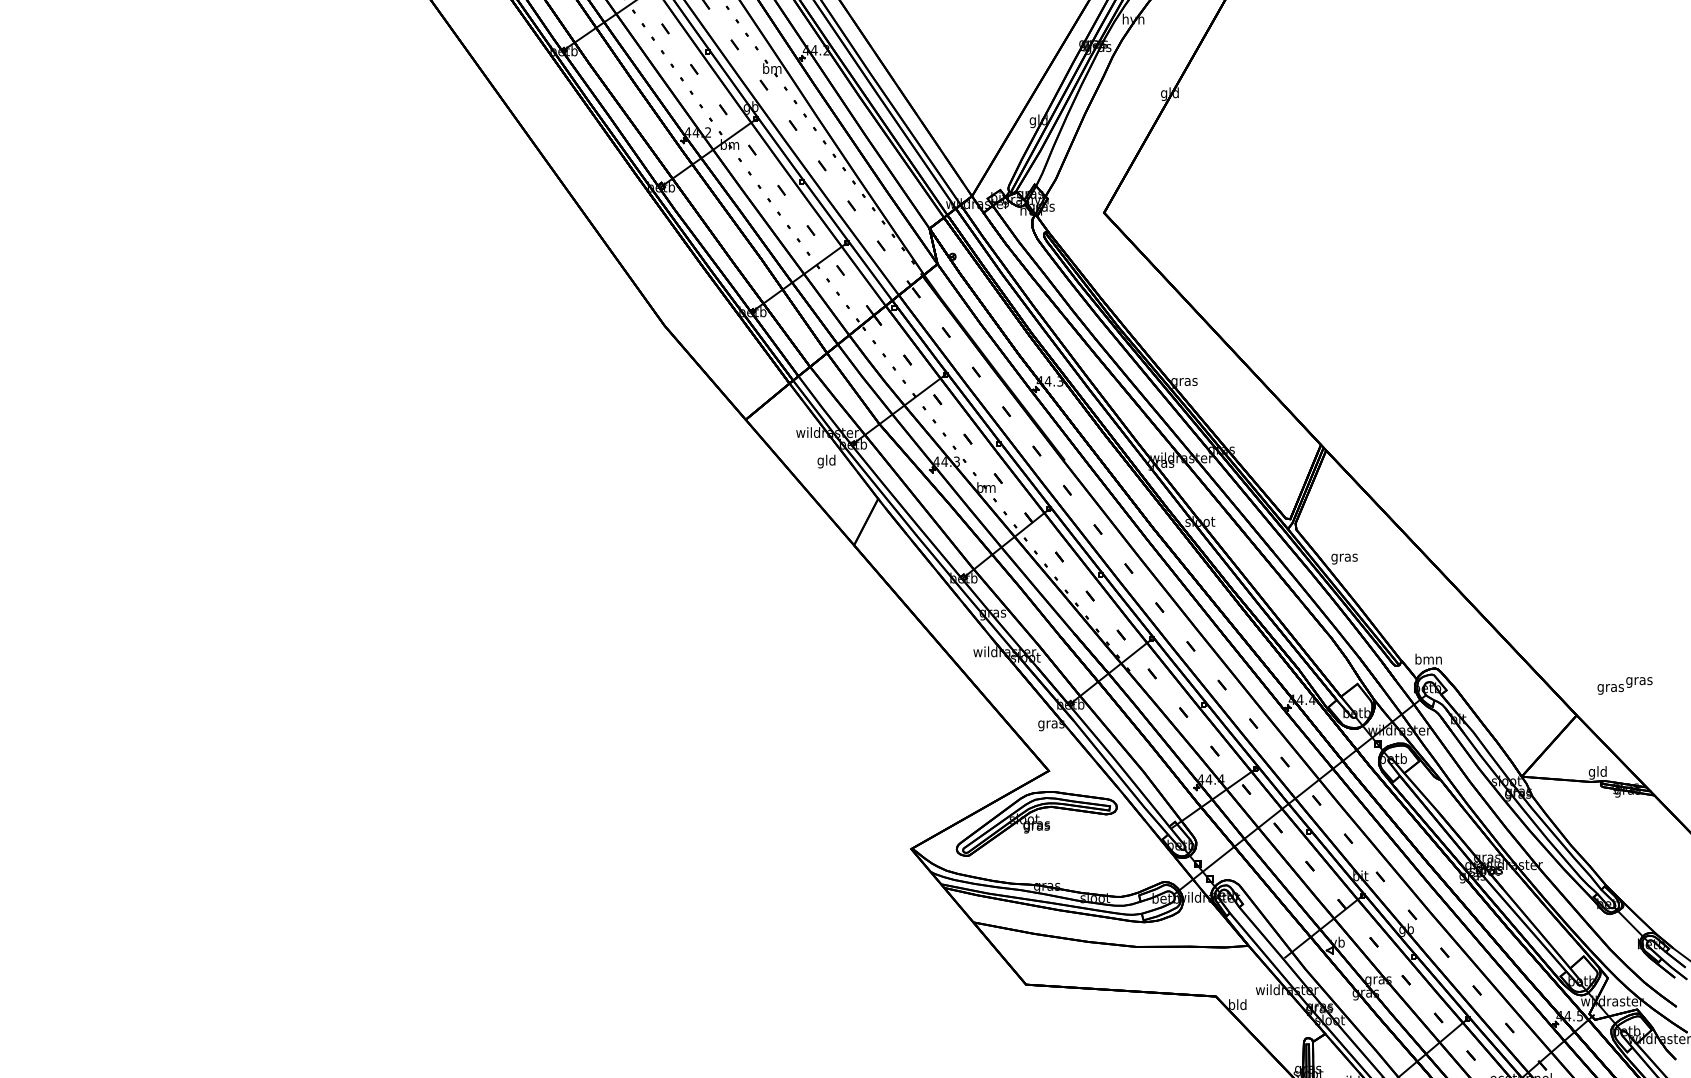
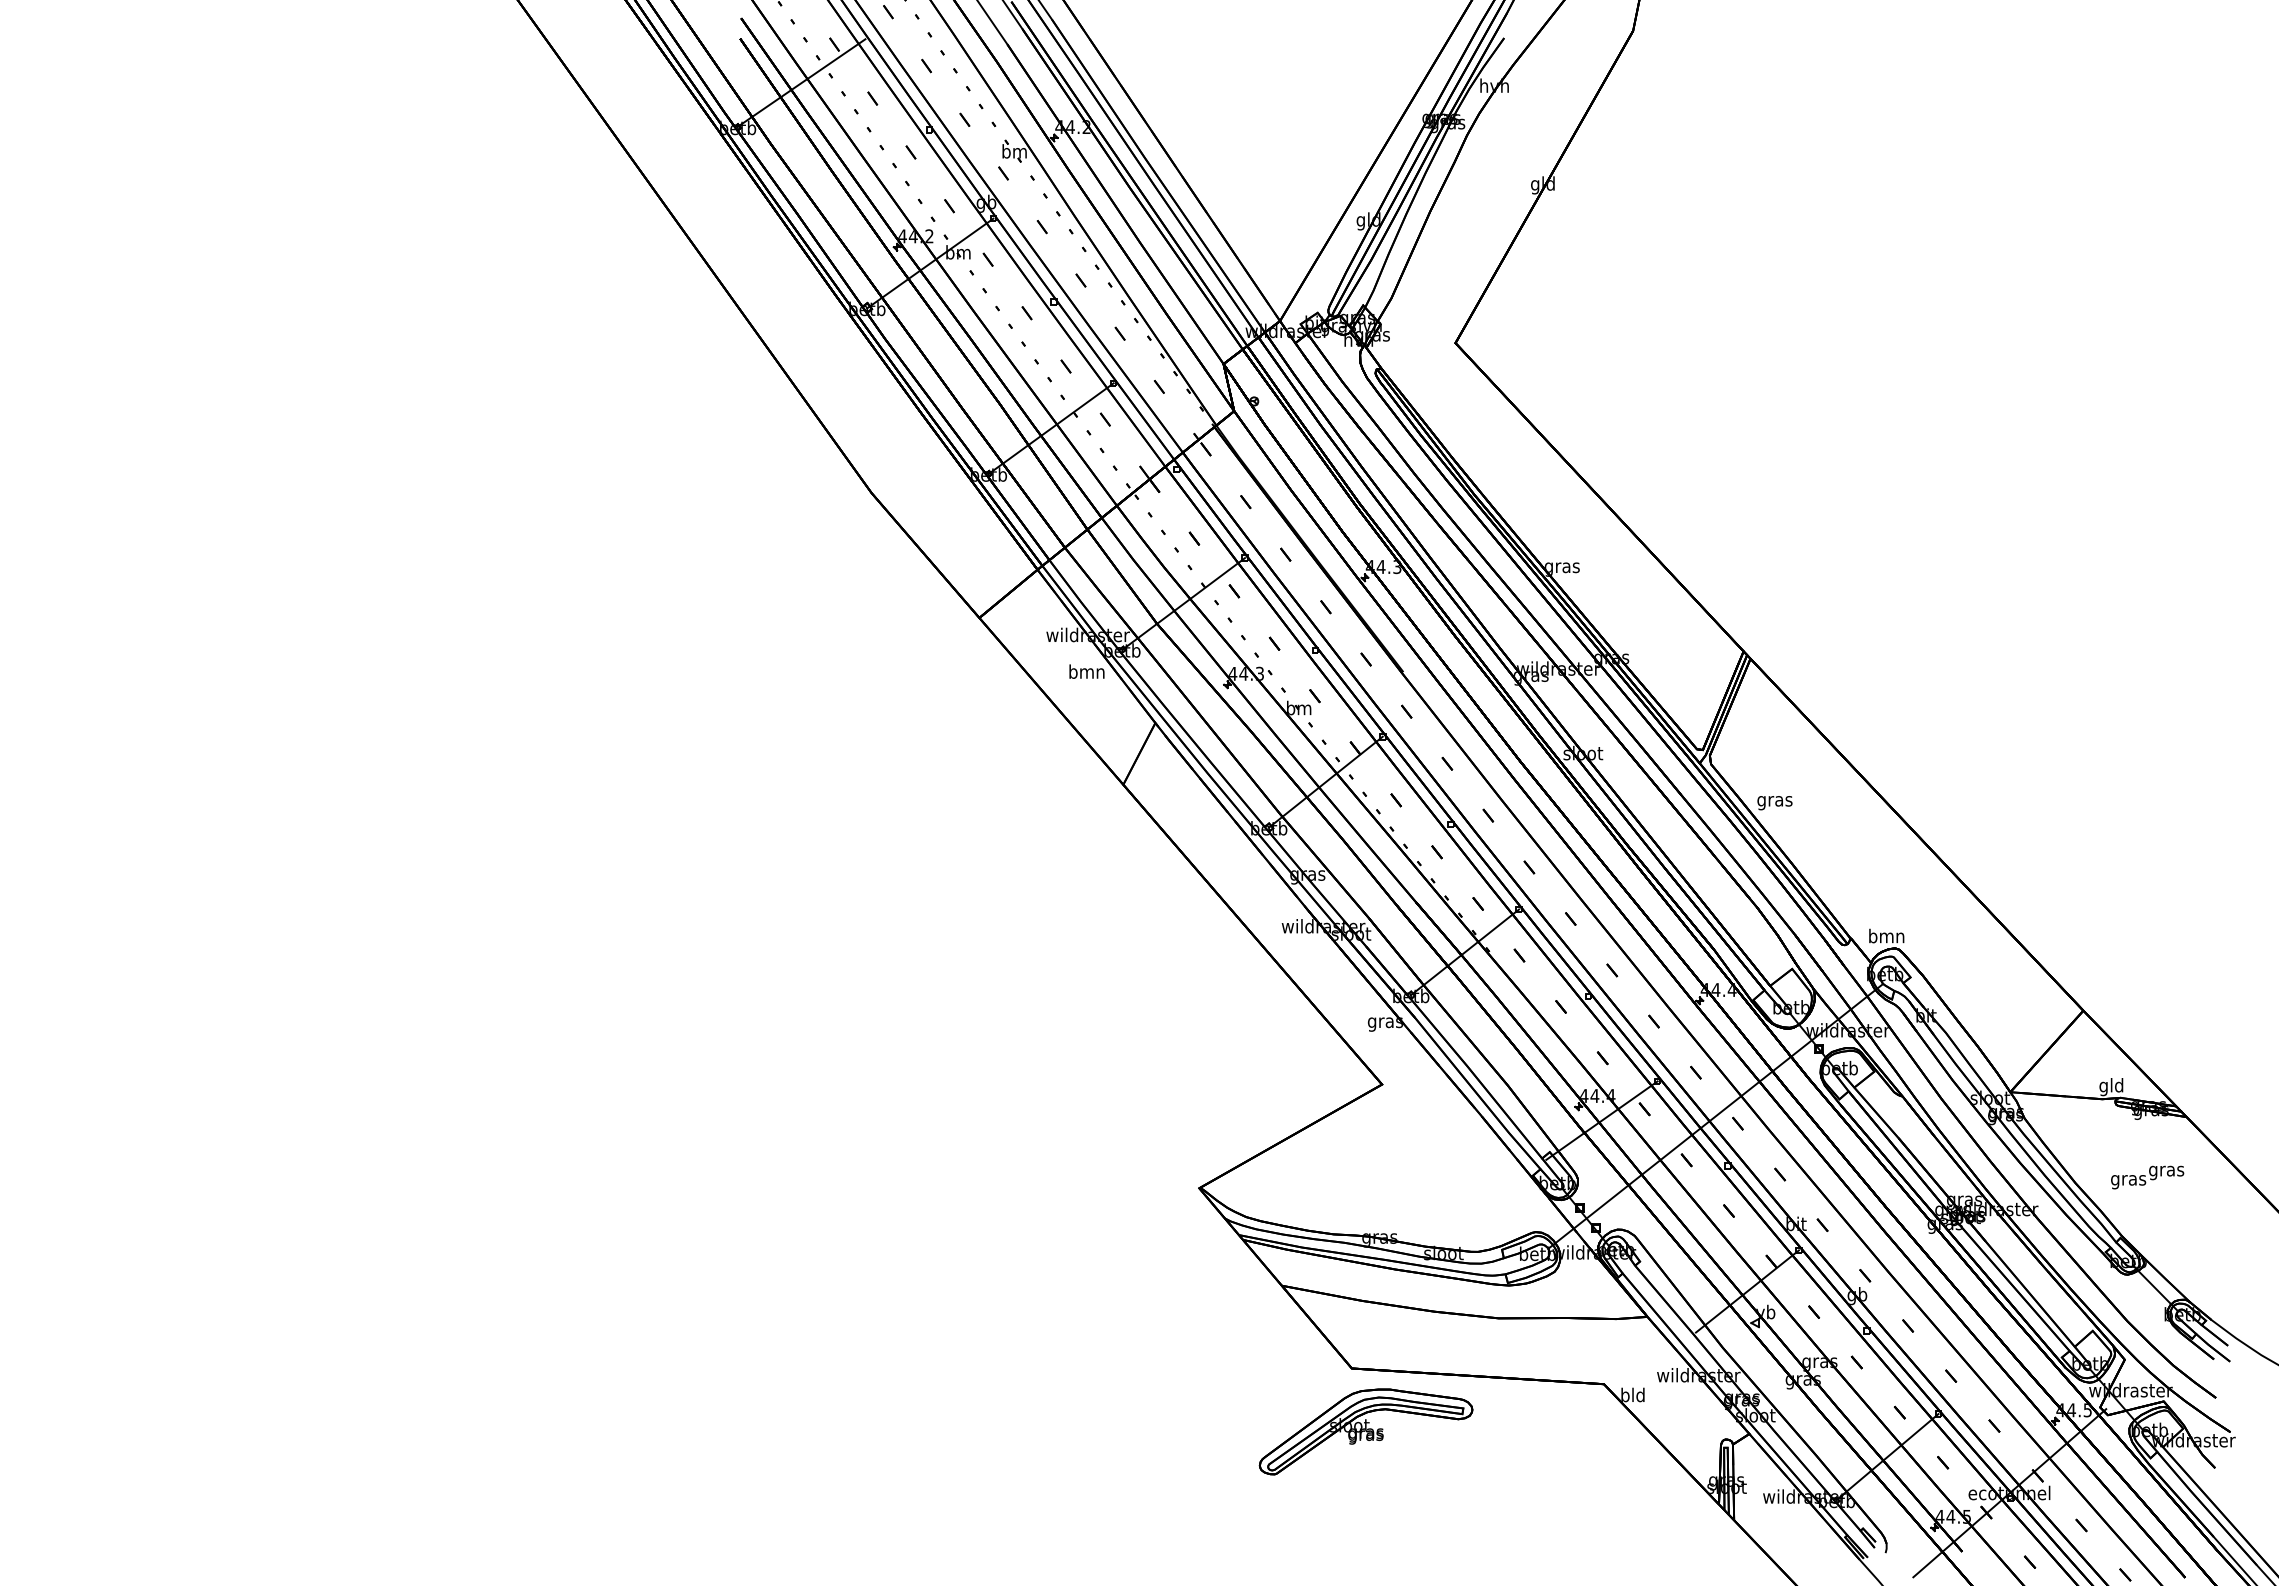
text: (826, 461) -> (1086, 673), gld -> bmn
text: (1624, 685) -> (2147, 1177), moved
part: (1036, 823) -> (1365, 1431), moved

